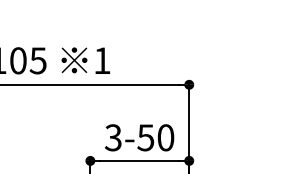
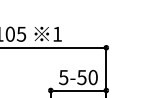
text: (113, 135) -> (63, 76), 3-50 -> 5-50

